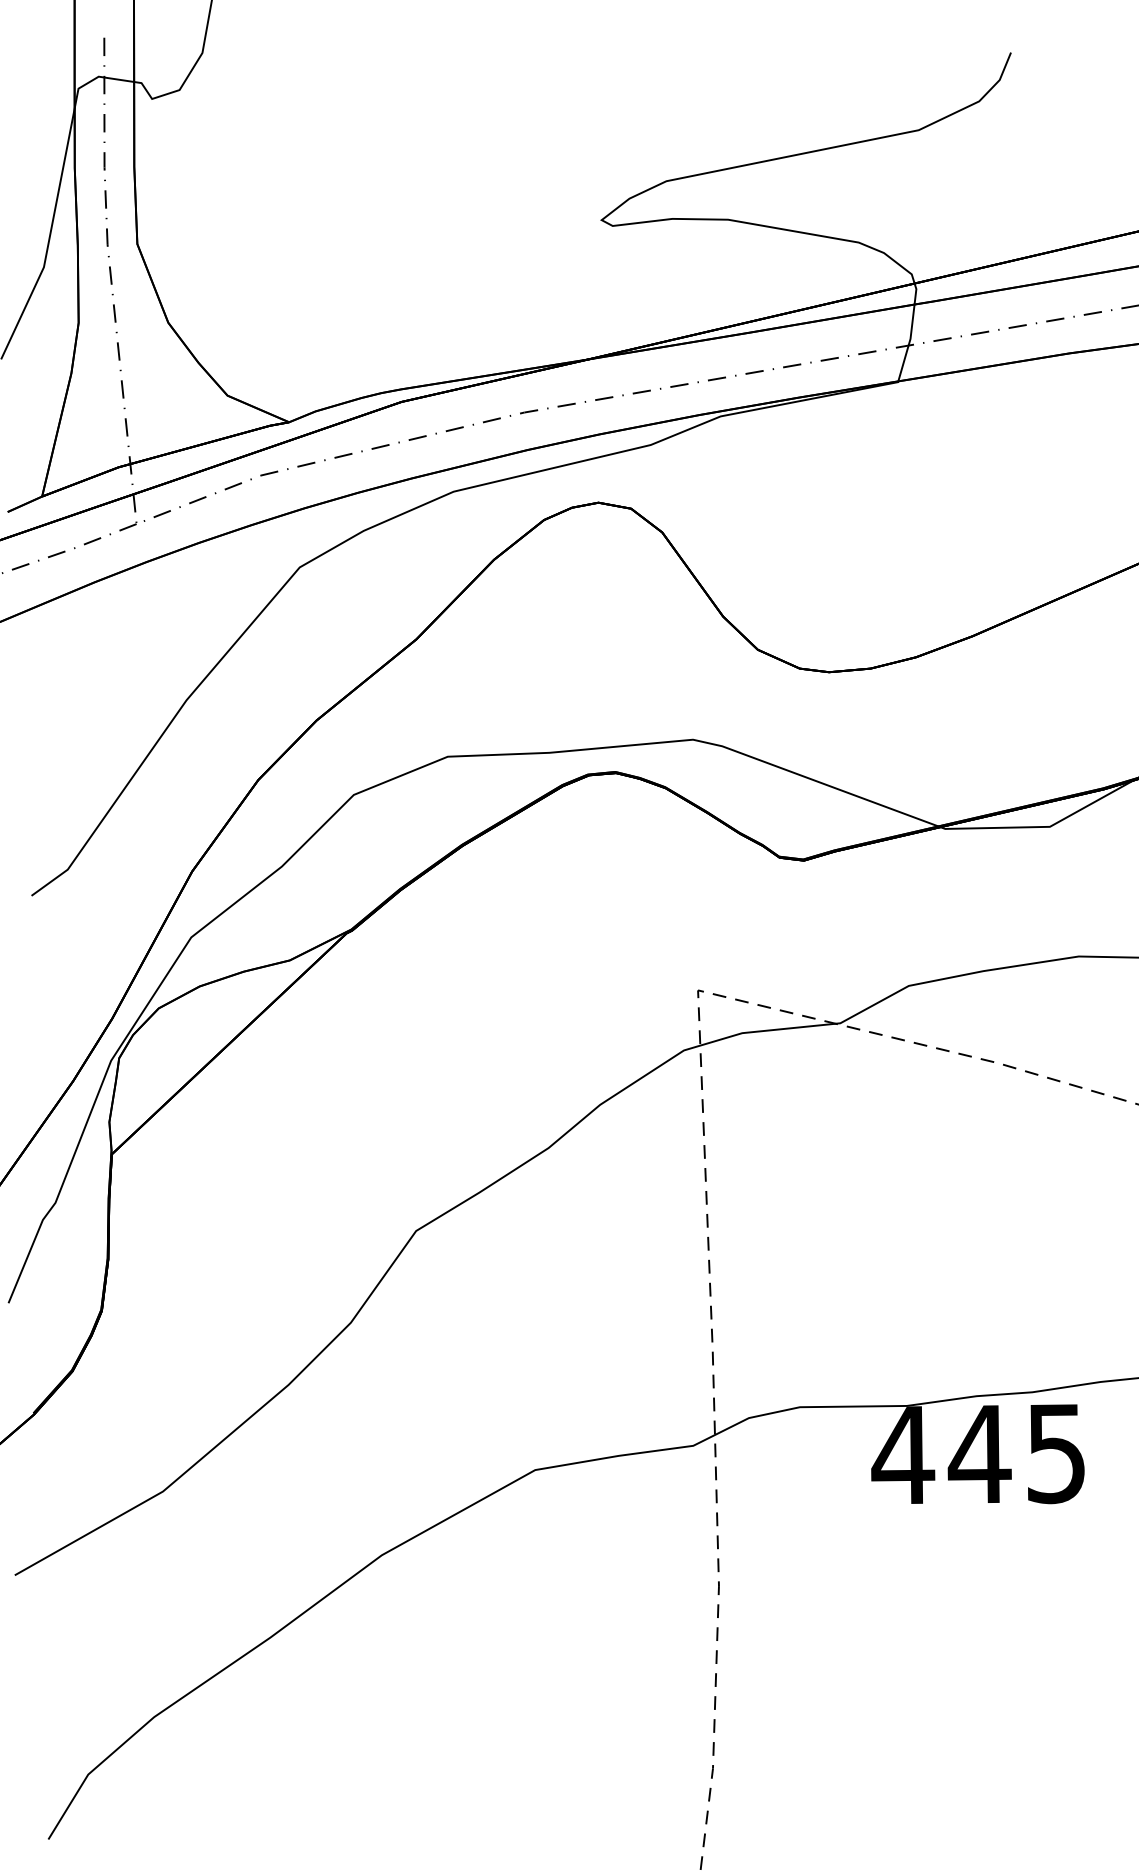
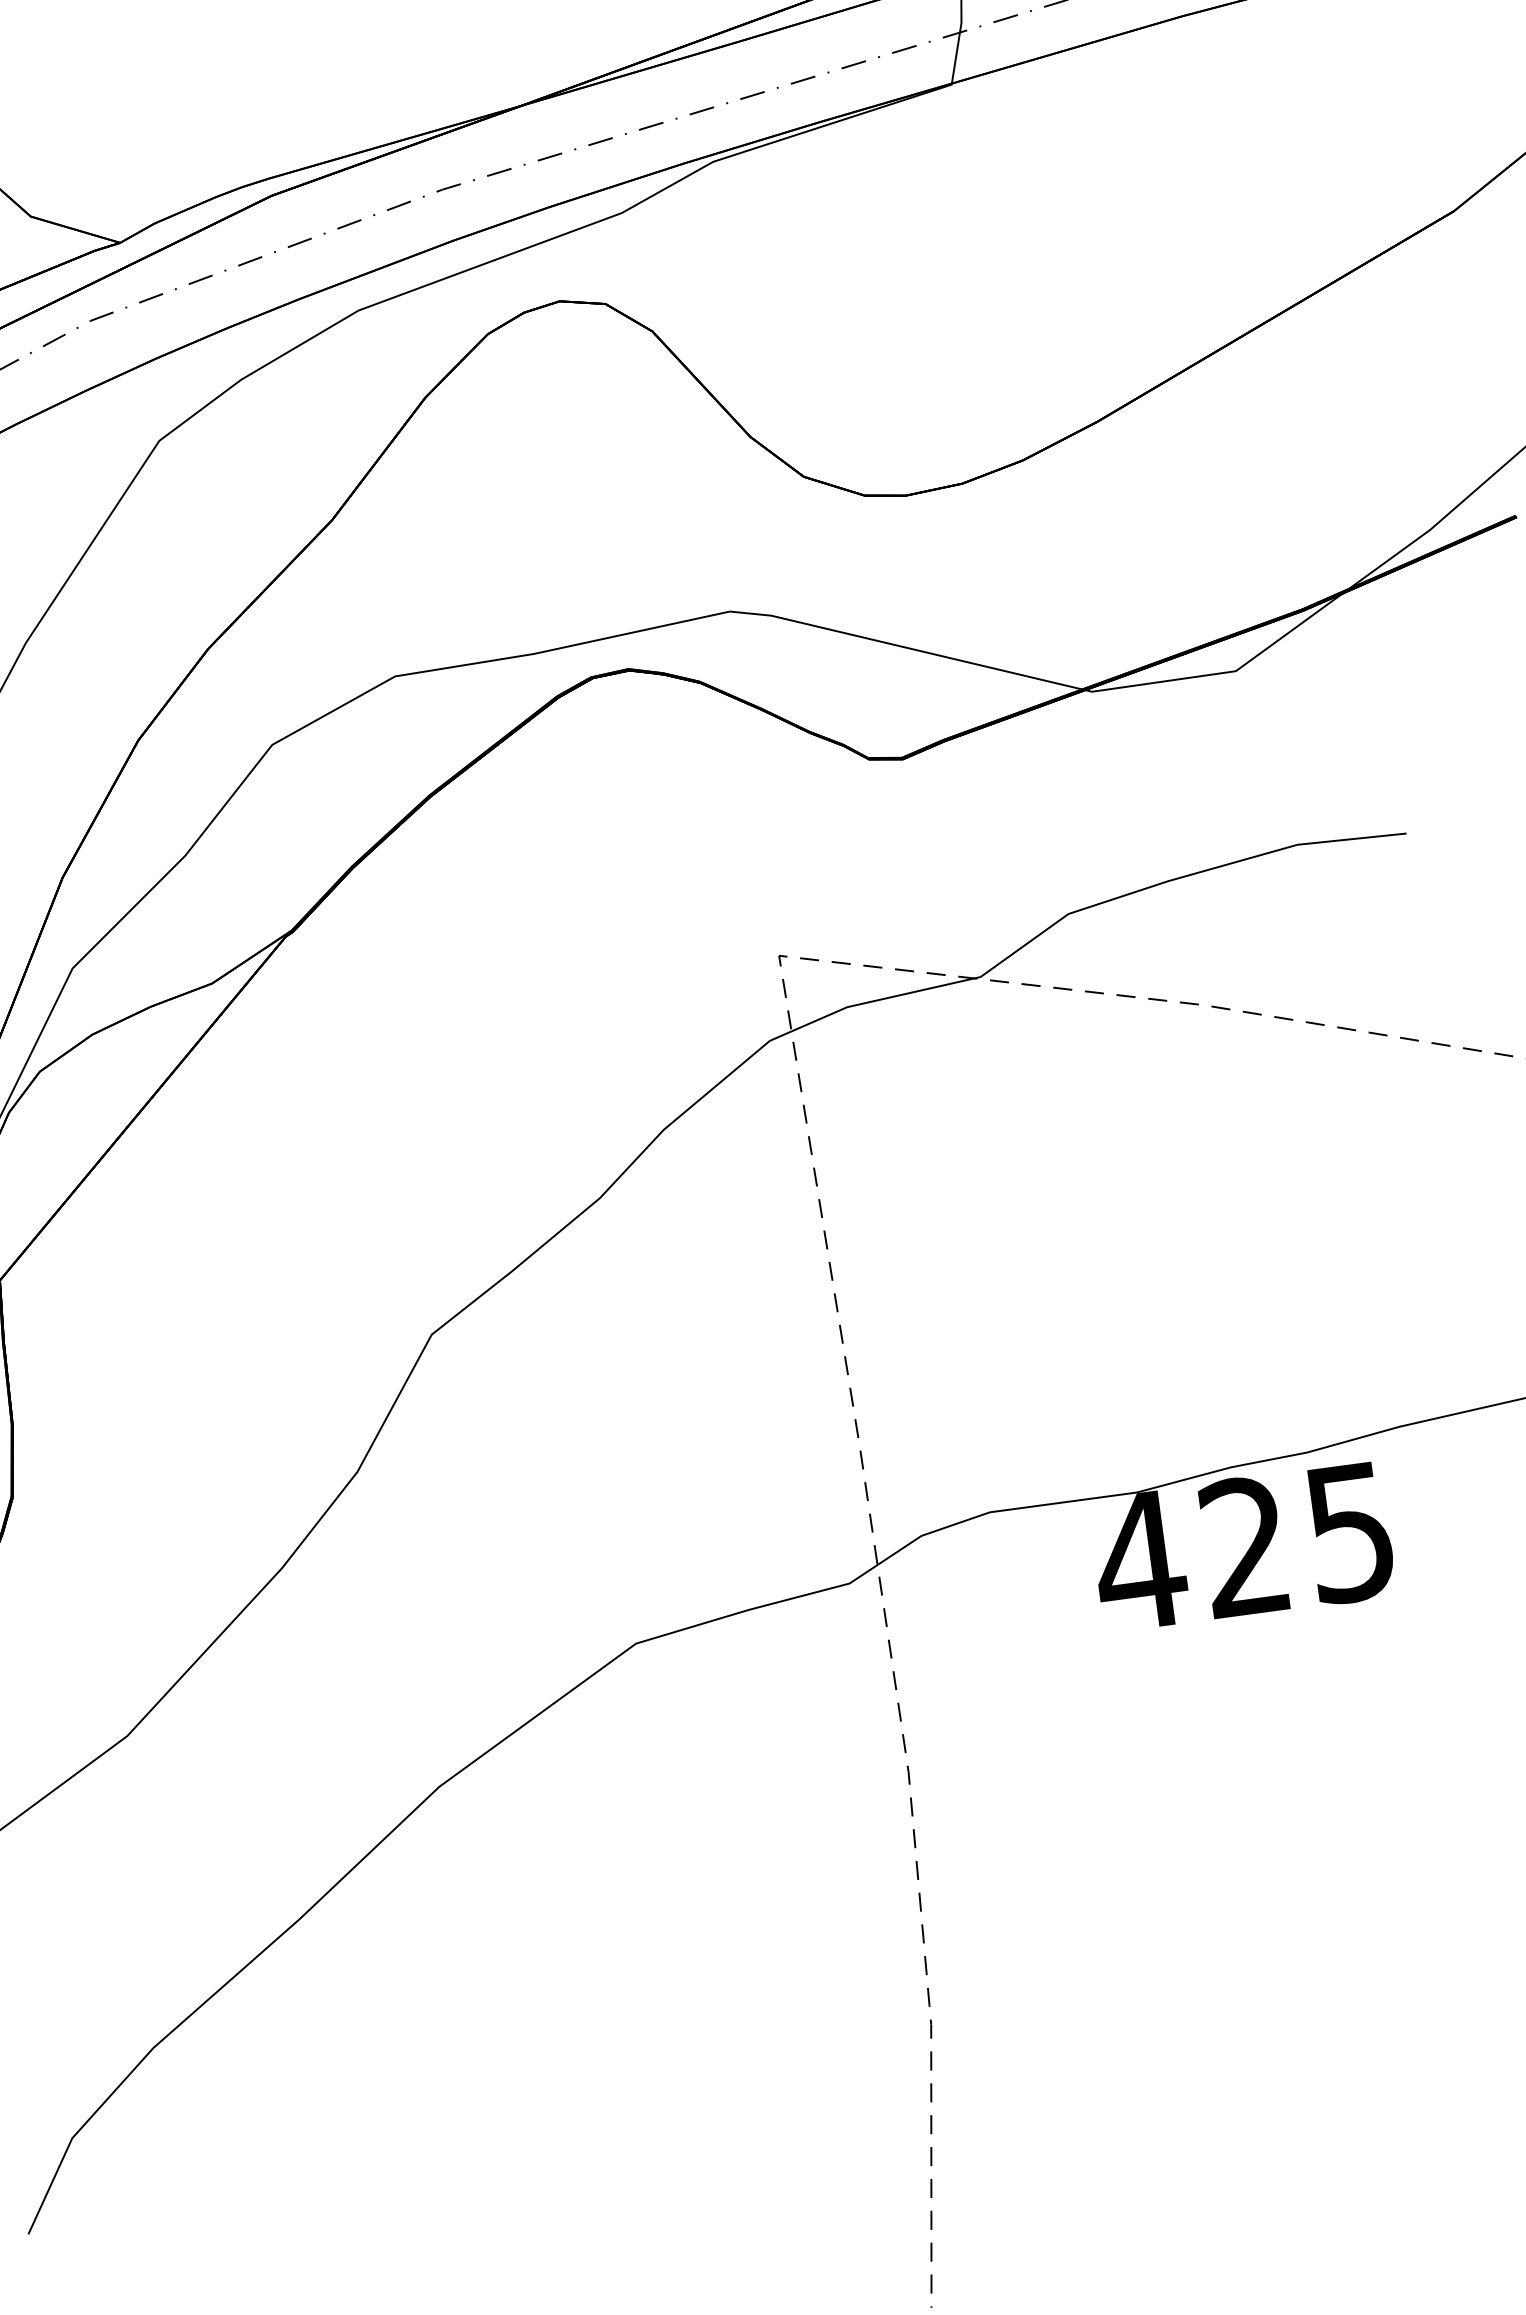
text: (979, 1453) -> (1244, 1545), 445 -> 425

